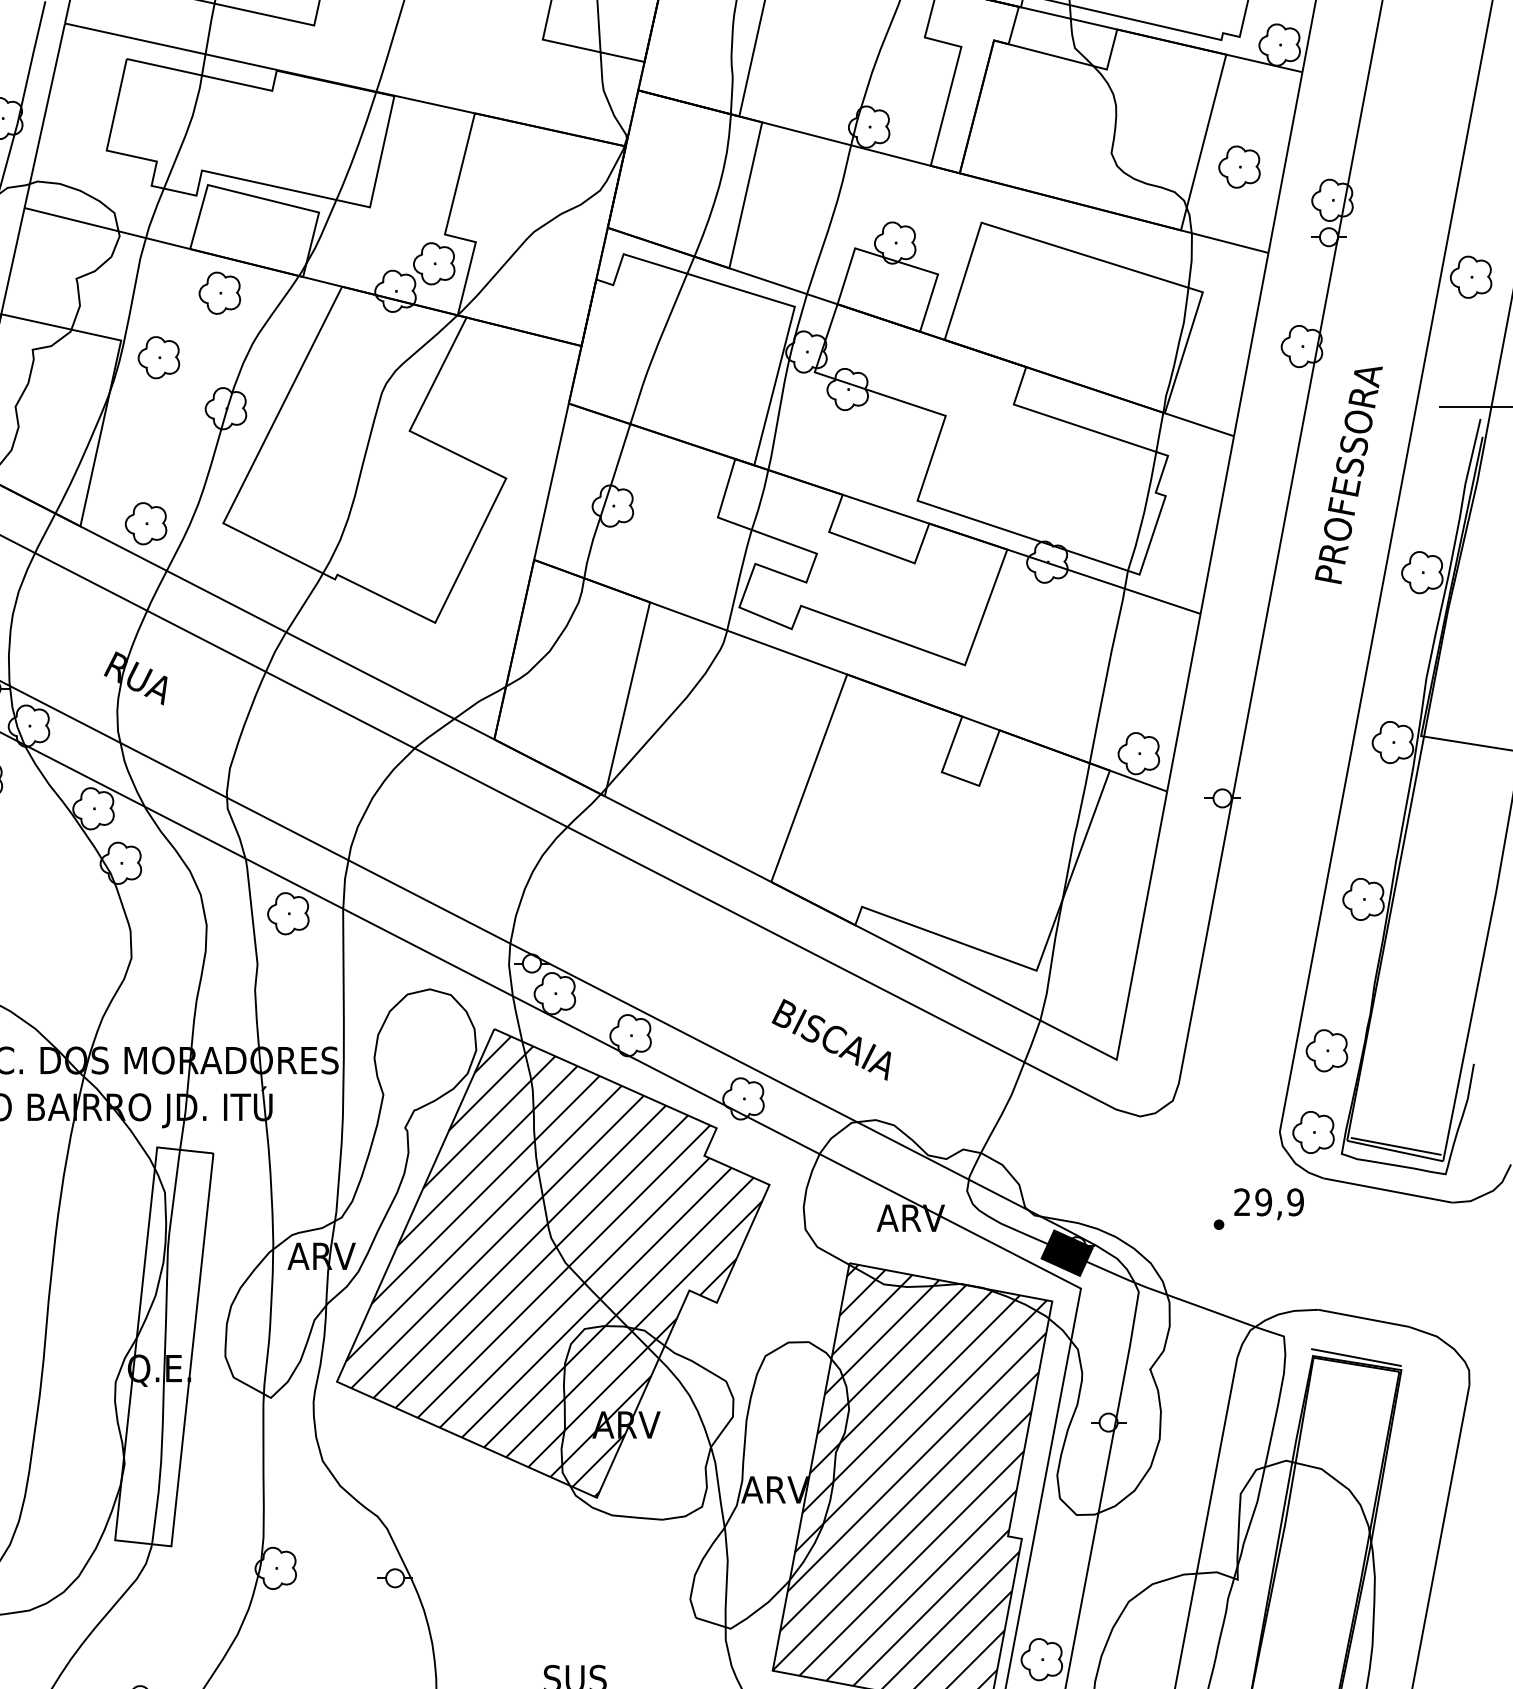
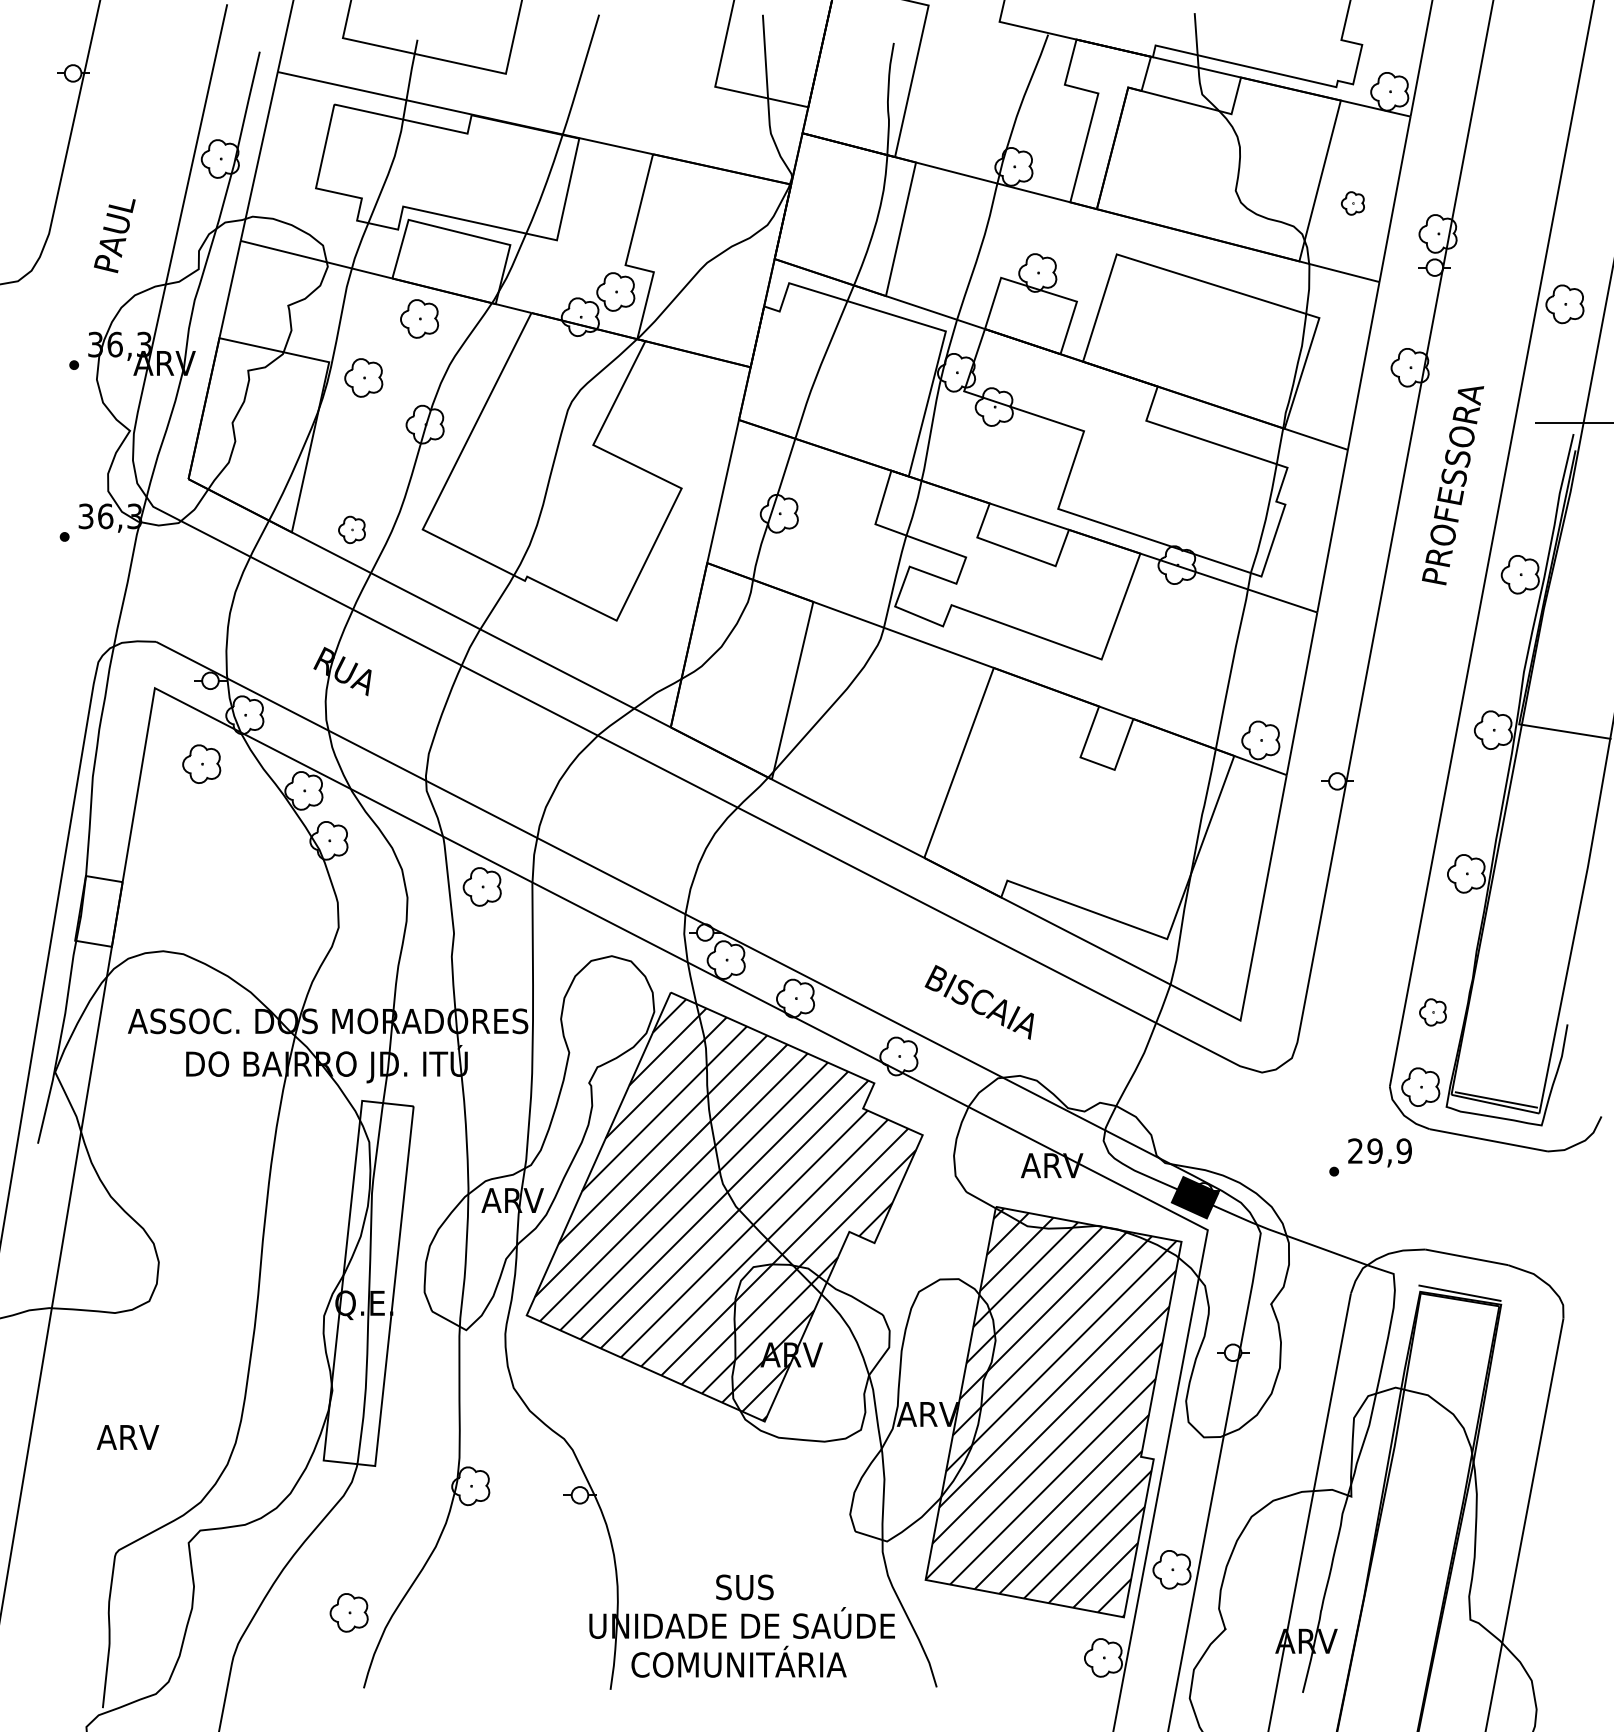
part: (1239, 167) -> (1352, 203), size x0.6
part: (145, 523) -> (351, 529), size x0.7
part: (1326, 1050) -> (1432, 1012), size x0.7

